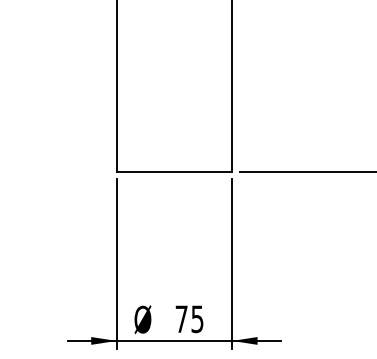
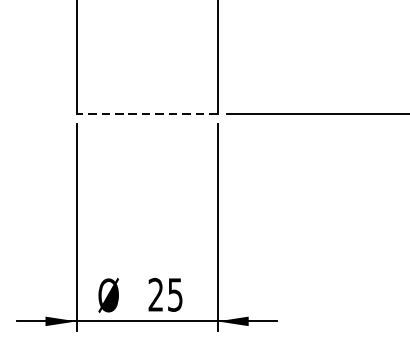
line: (174, 171) -> (147, 114), solid -> dashed
text: (181, 318) -> (155, 293), 75 -> 25

